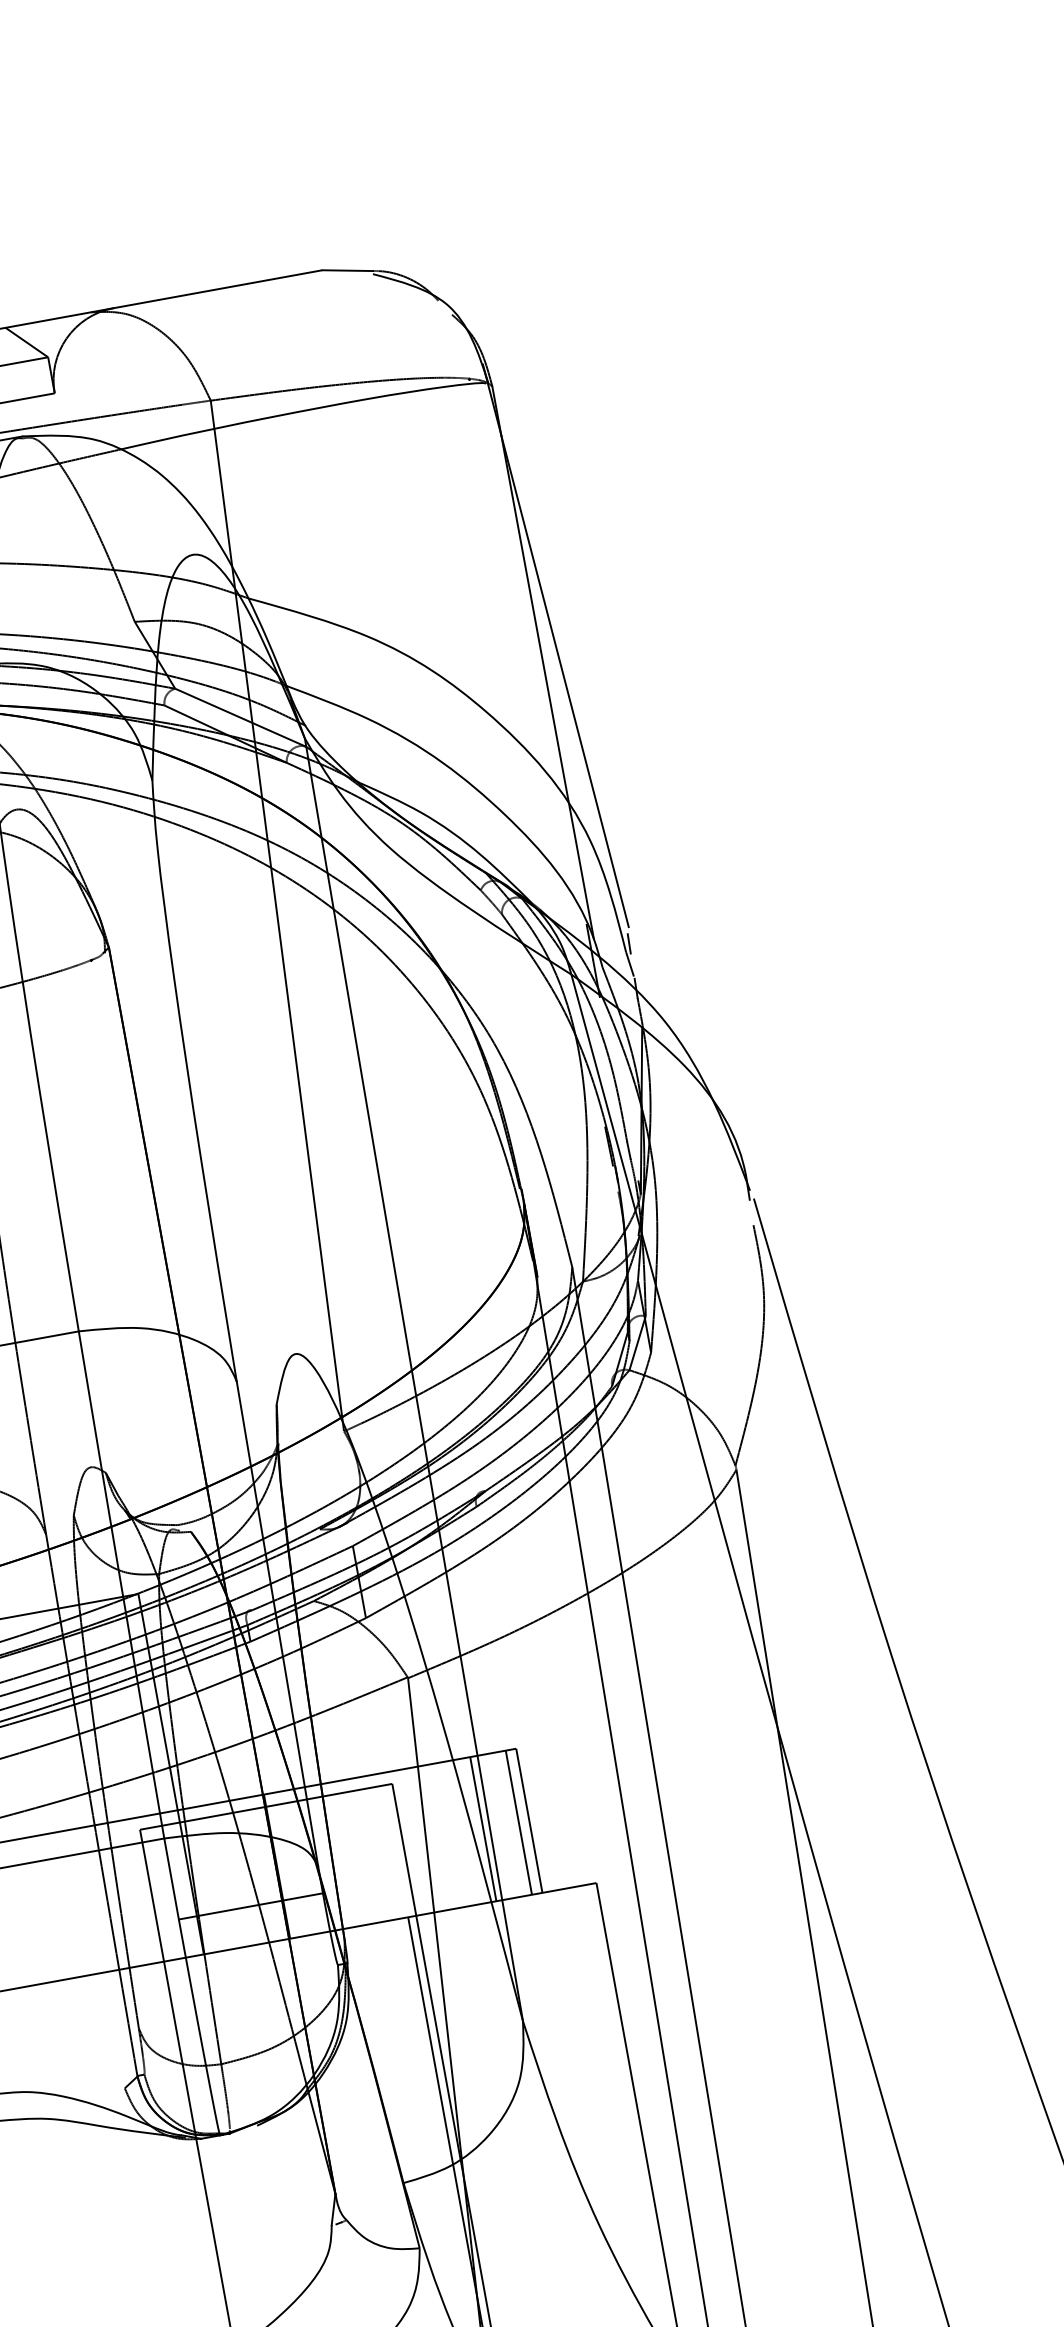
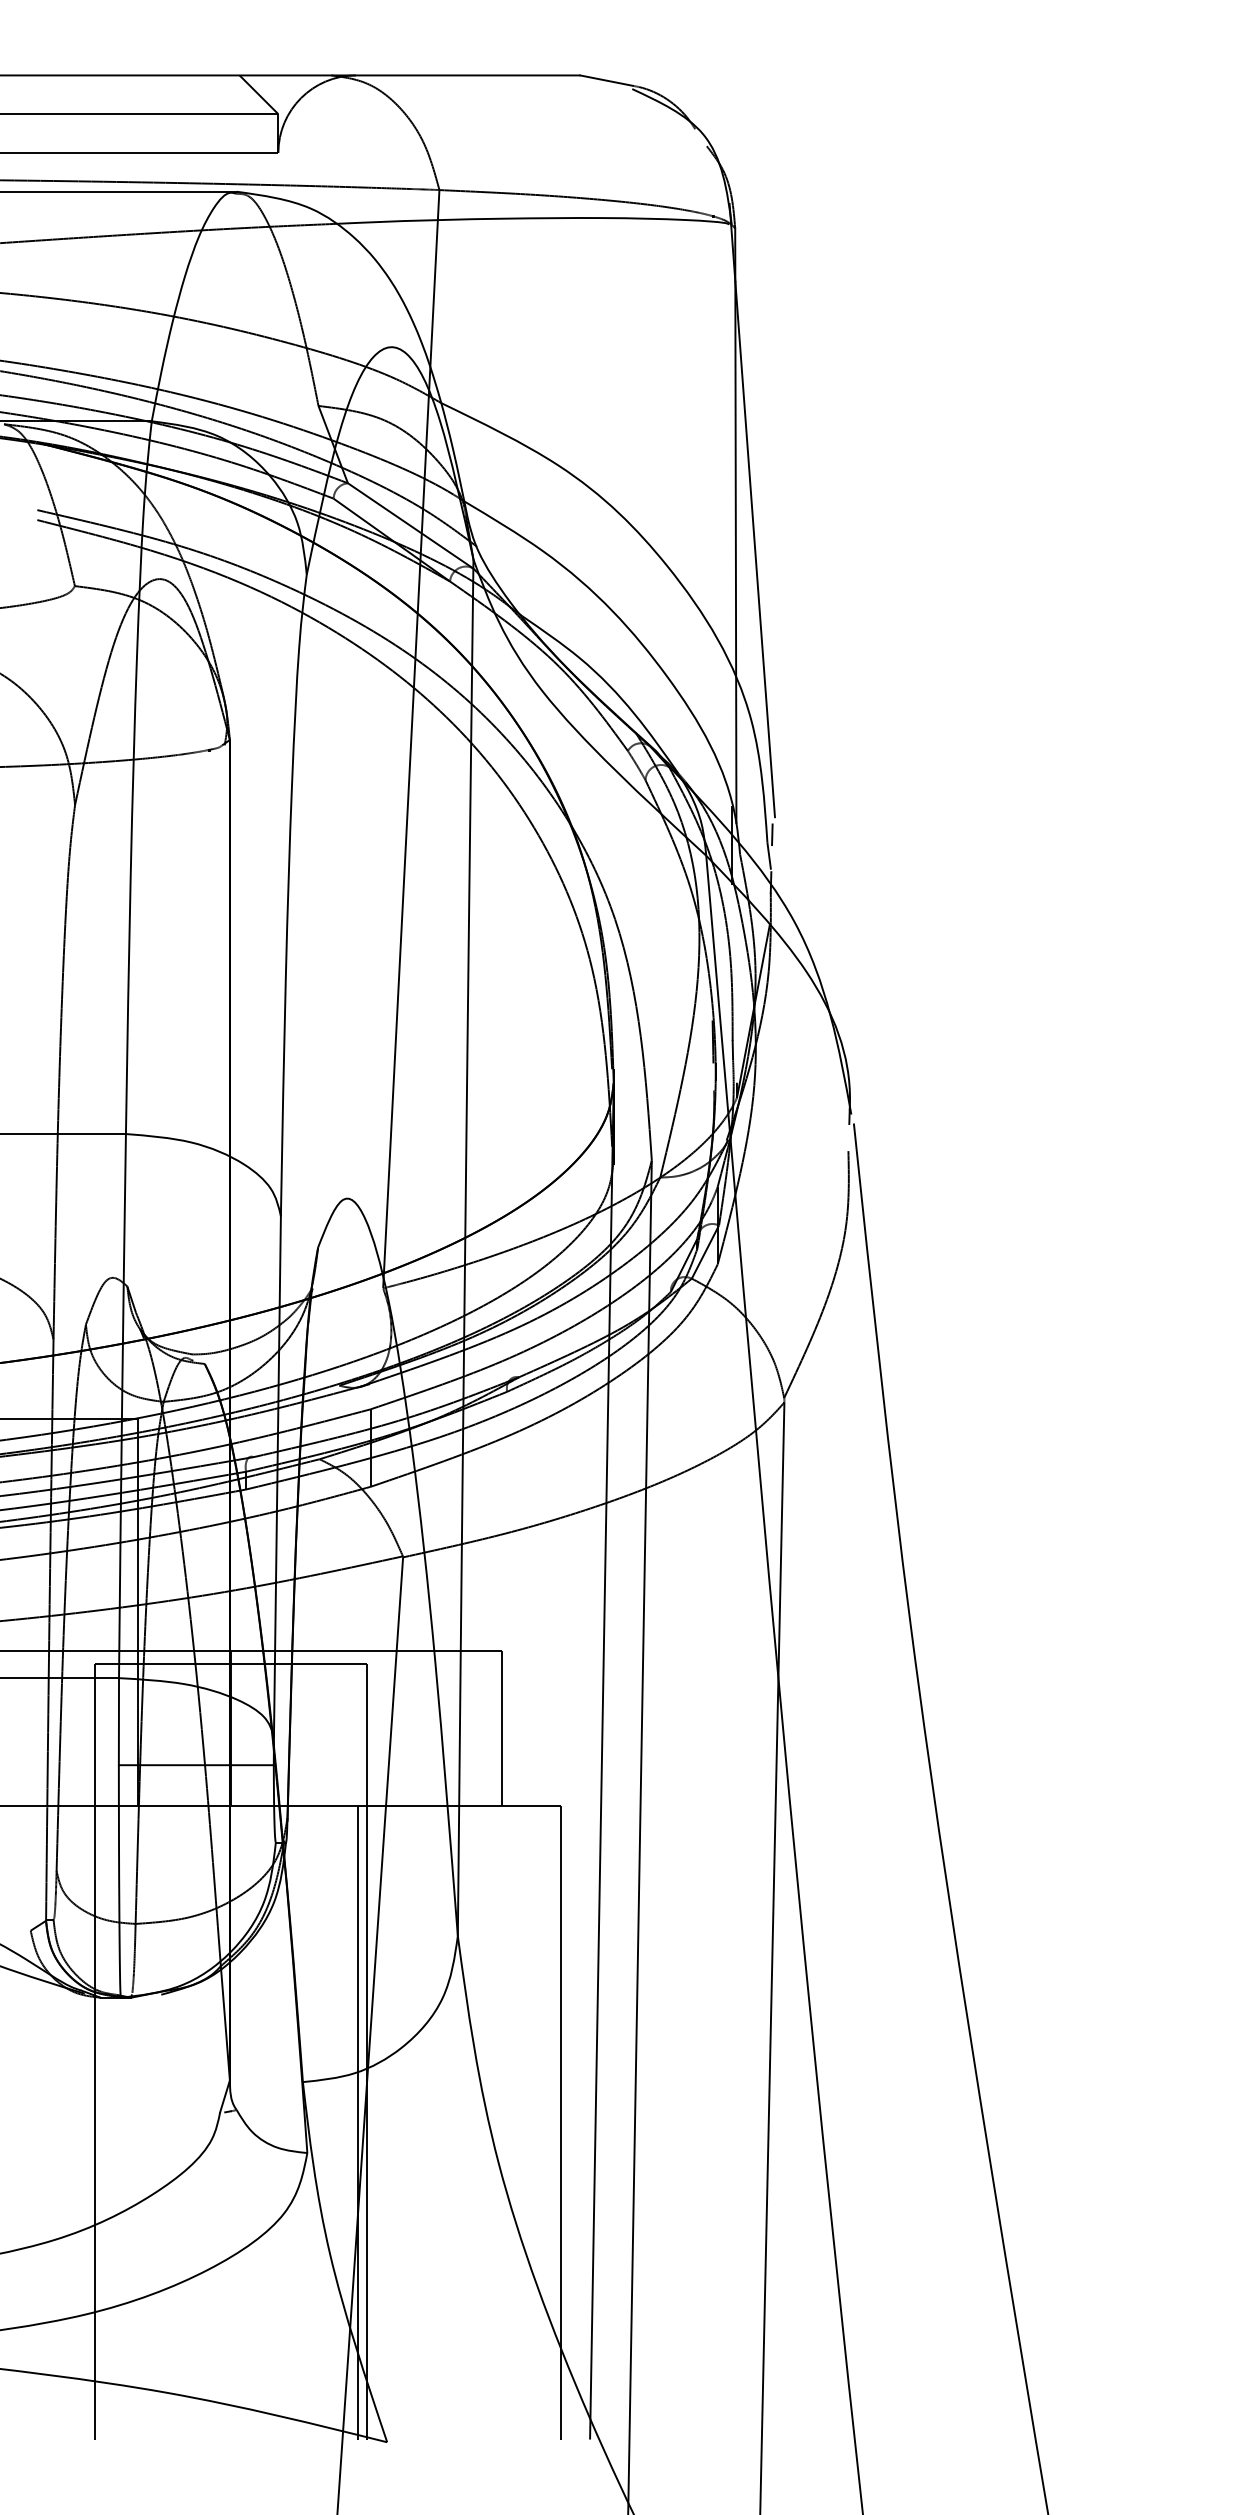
line: (519, 1822) -> (491, 1728), removed
line: (482, 1828) -> (452, 1728), removed

